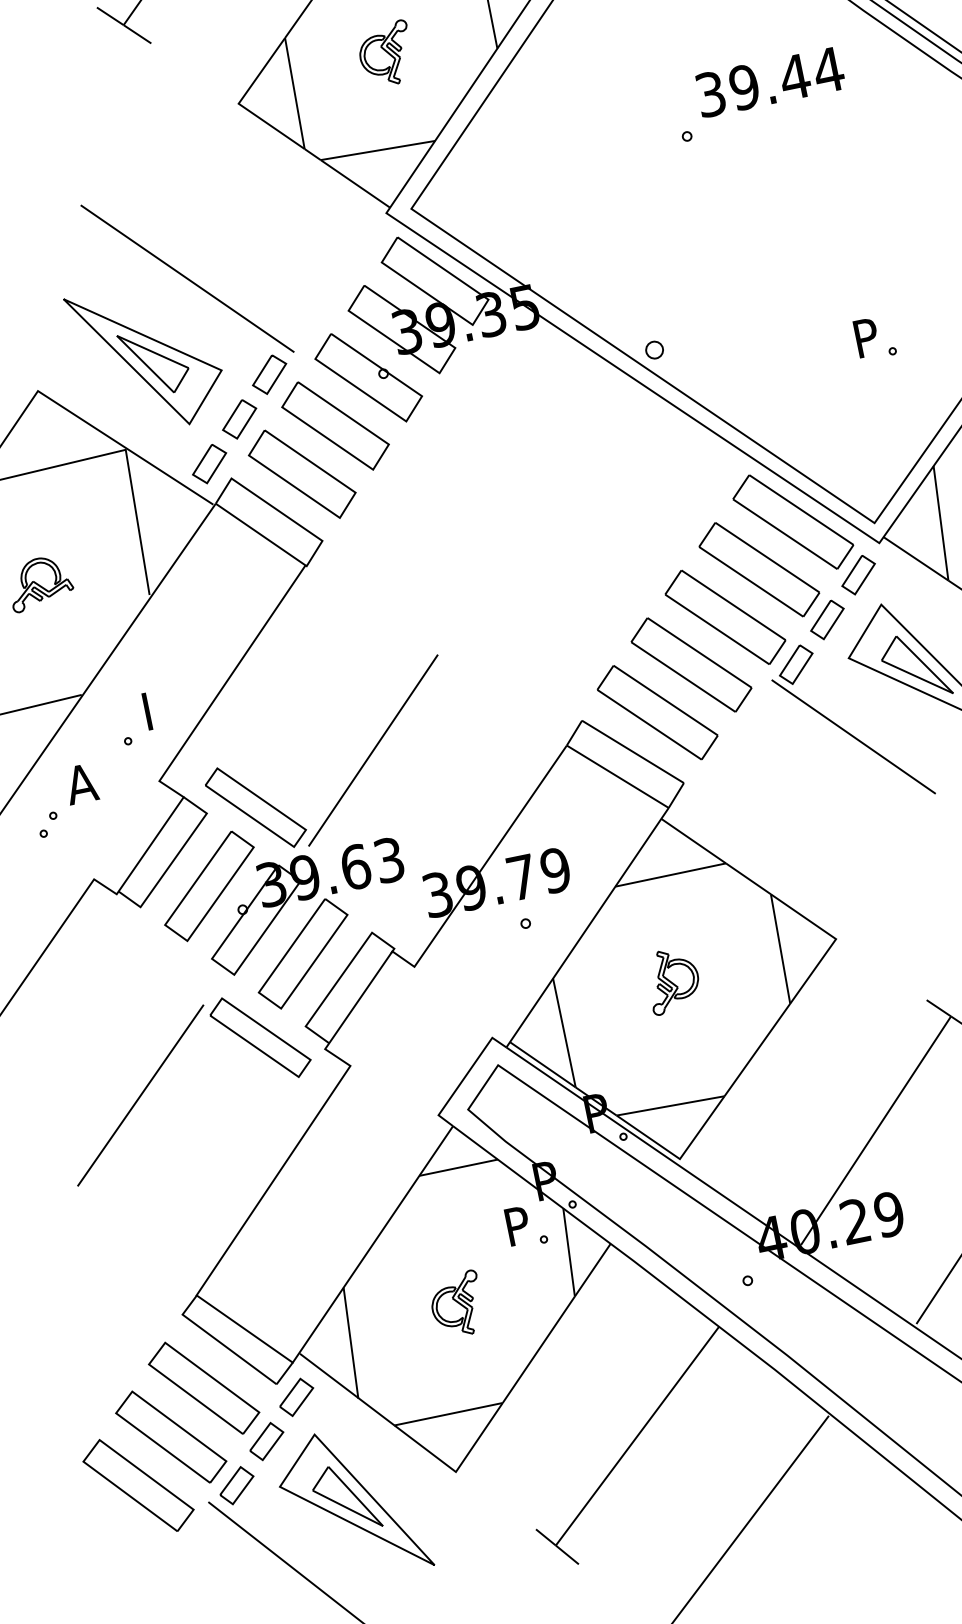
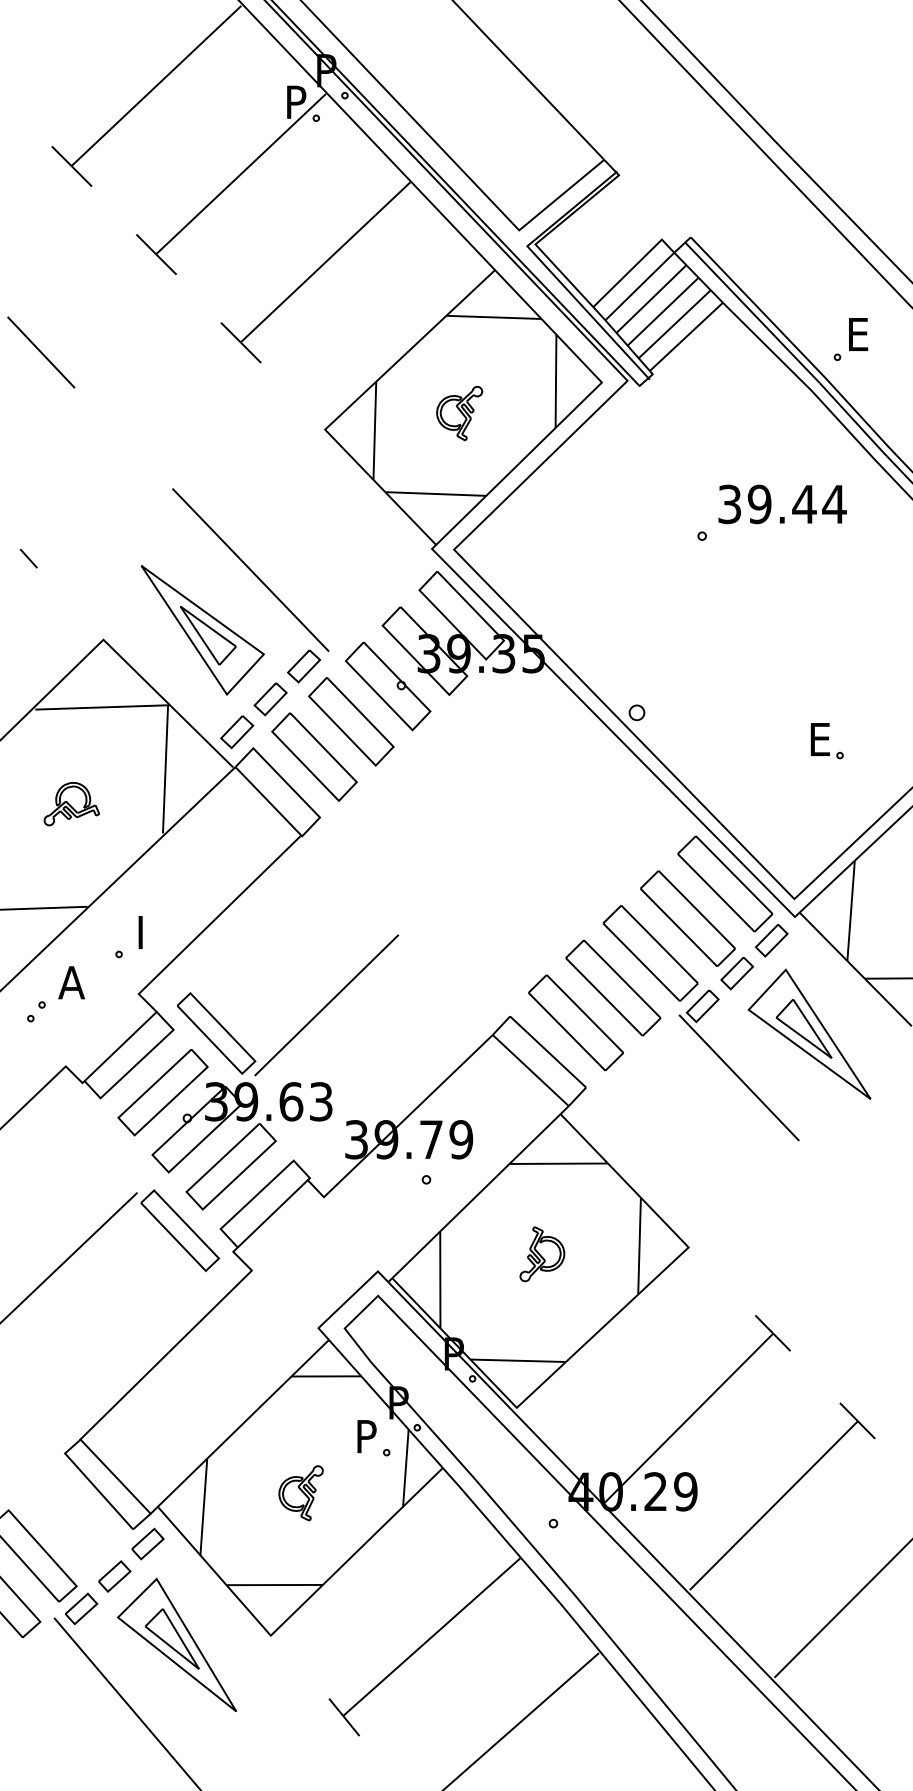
text: (868, 337) -> (821, 739), P -> E
part: (203, 1387) -> (70, 1519), removed

